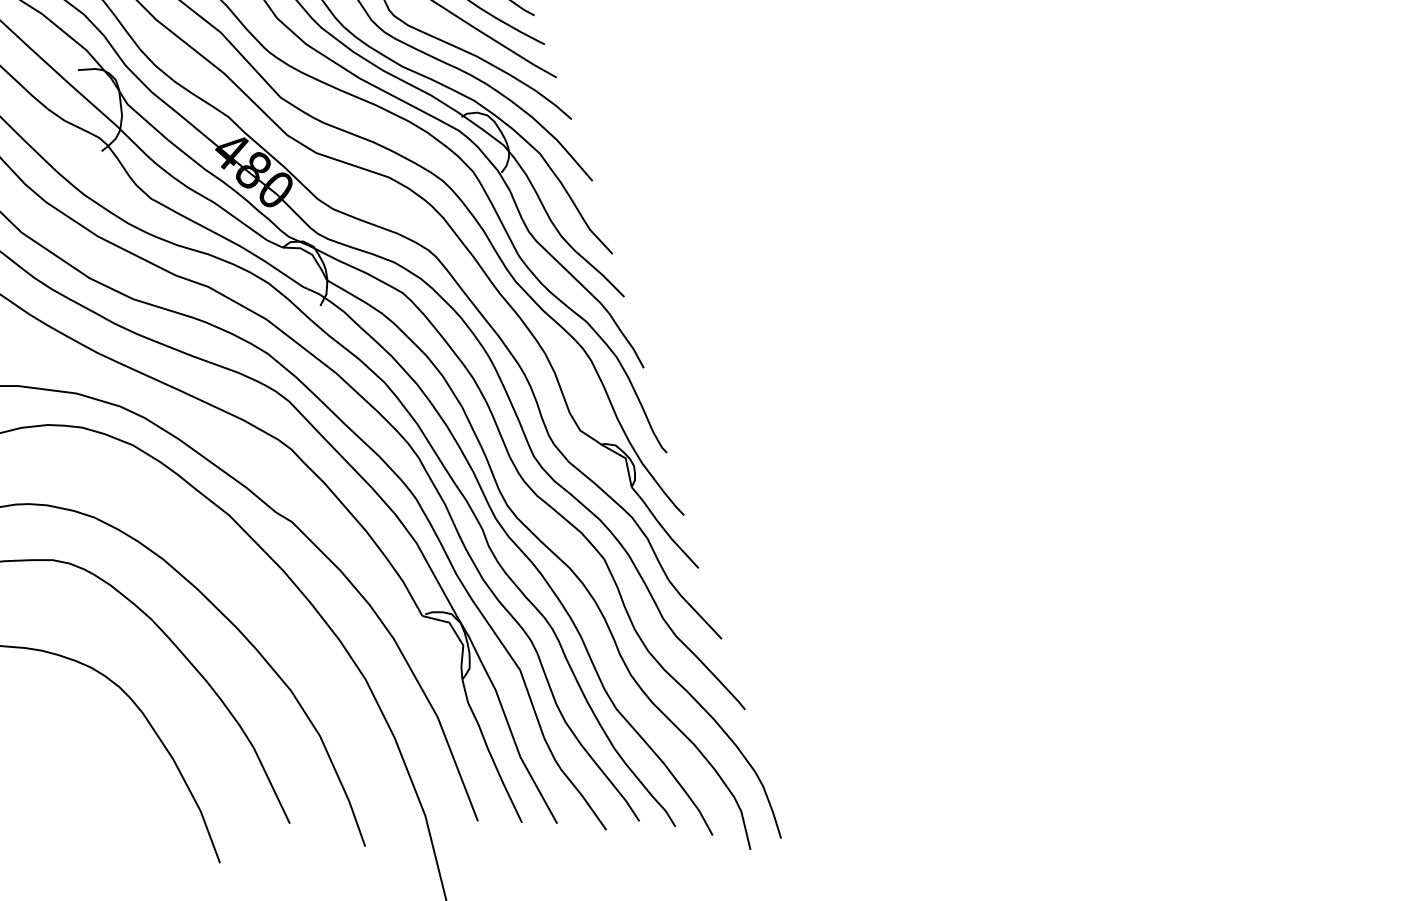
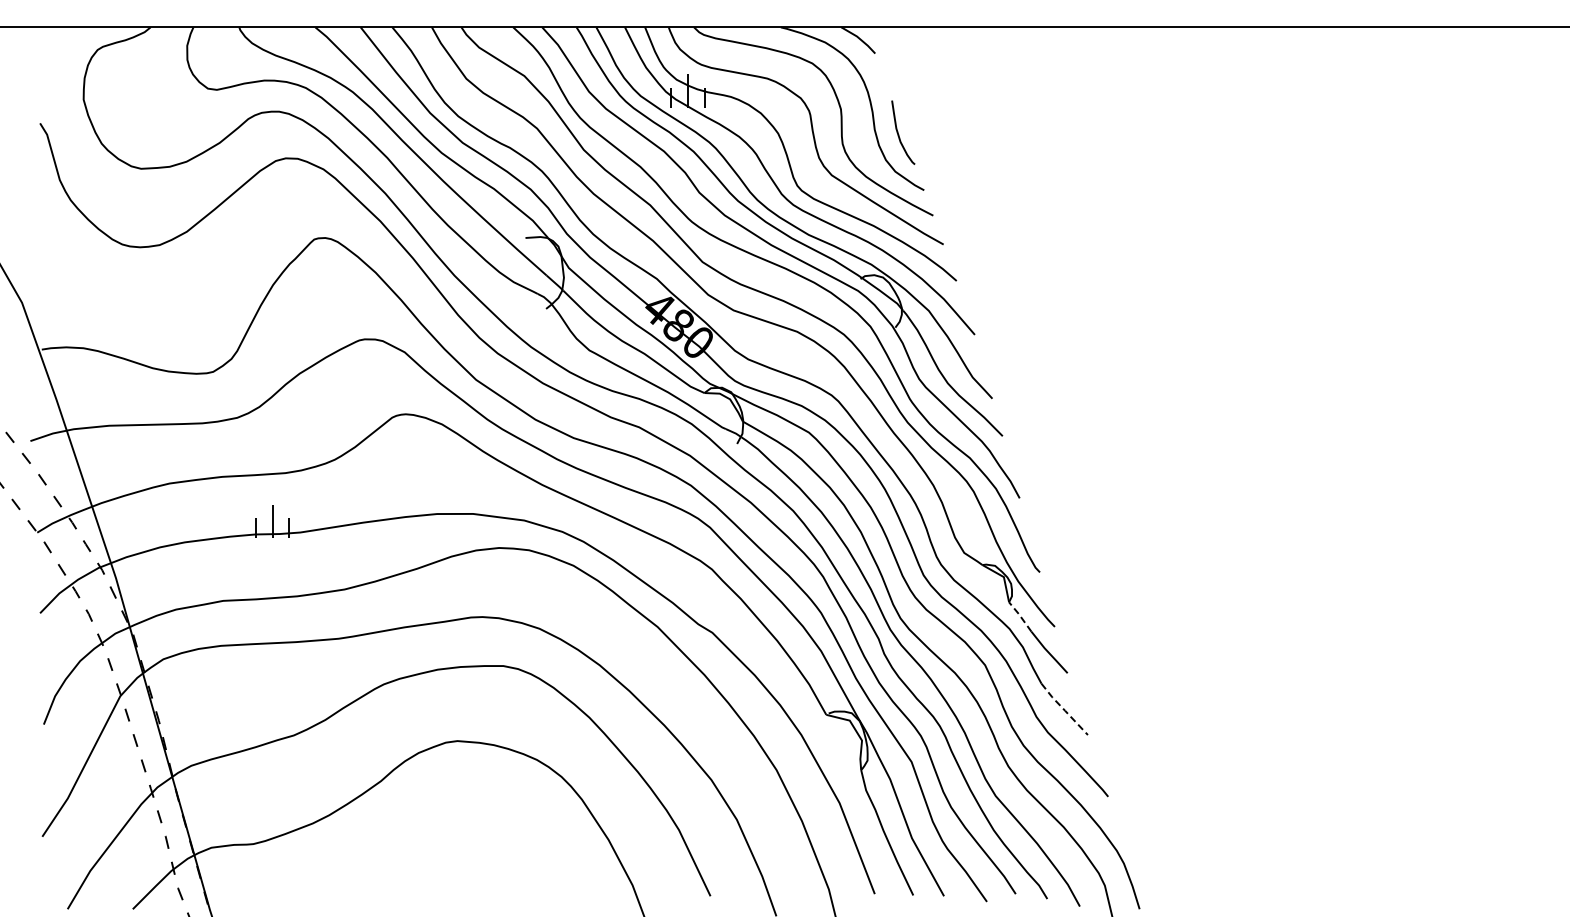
line: (643, 502) -> (1019, 615), solid -> dashed
line: (695, 611) -> (1064, 710), solid -> dashed

